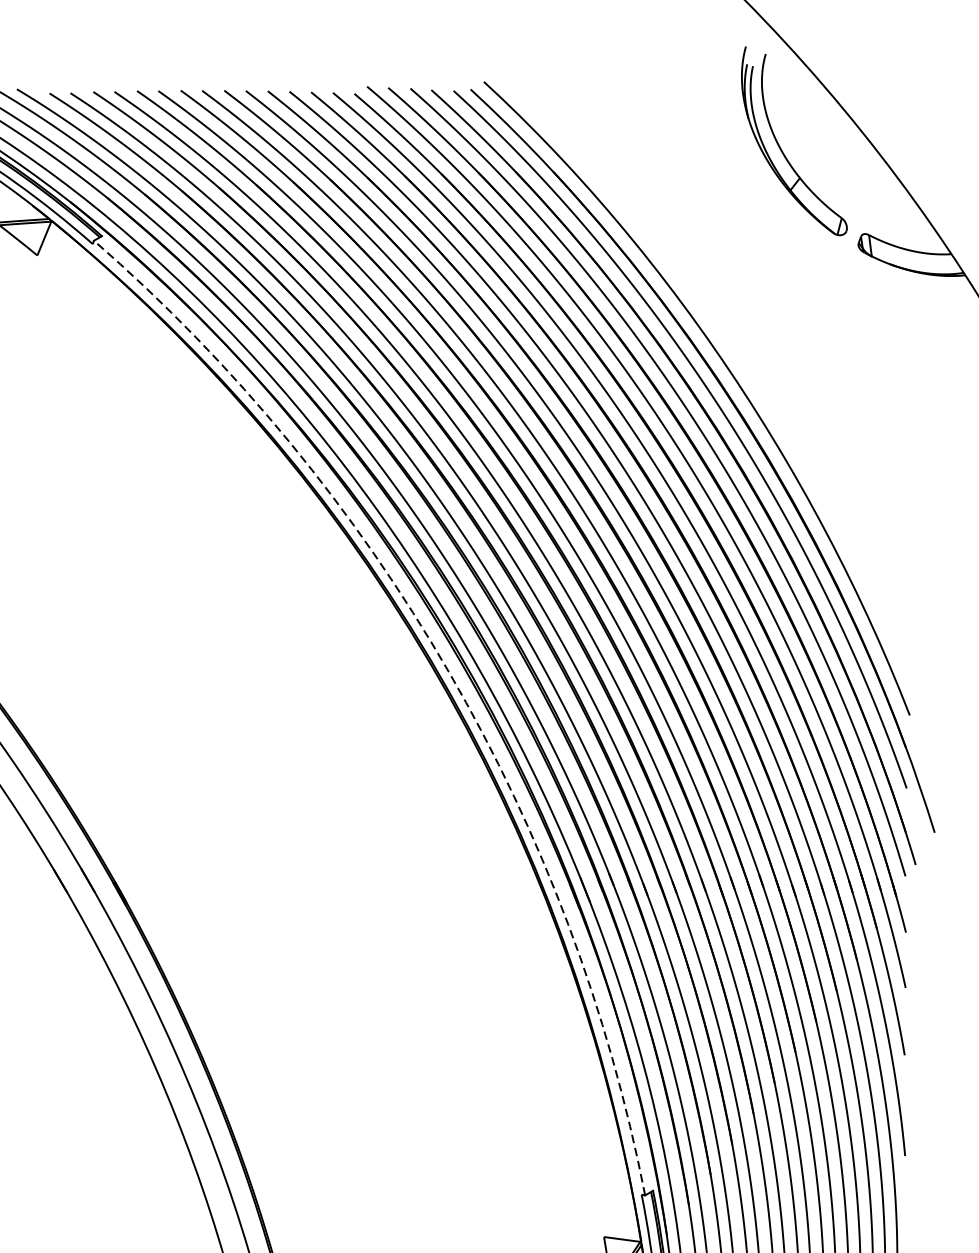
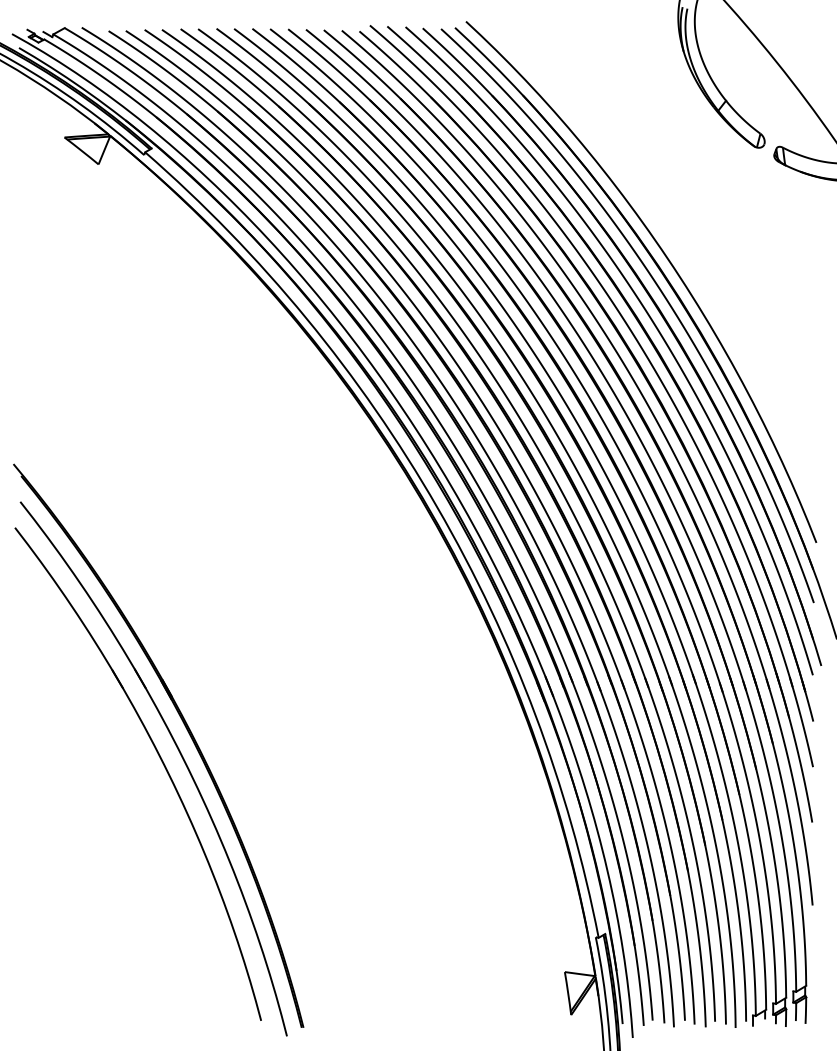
arc: (449, 672) -> (437, 507), dashed -> solid

